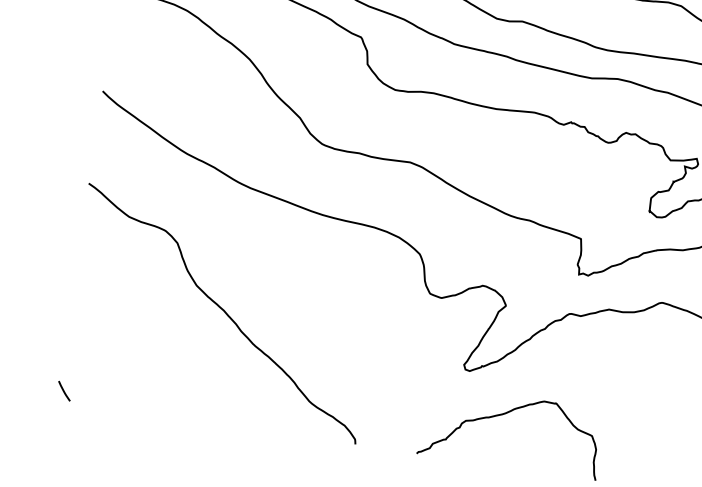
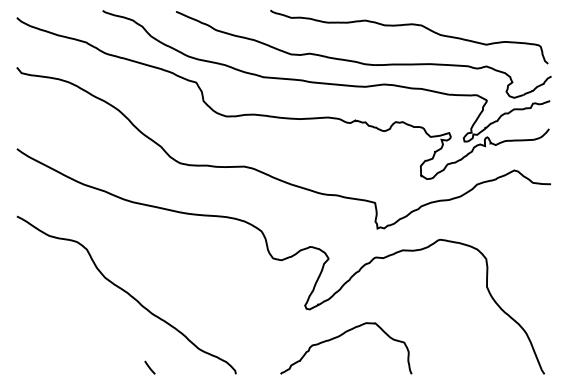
line: (63, 390) -> (149, 367), moved

